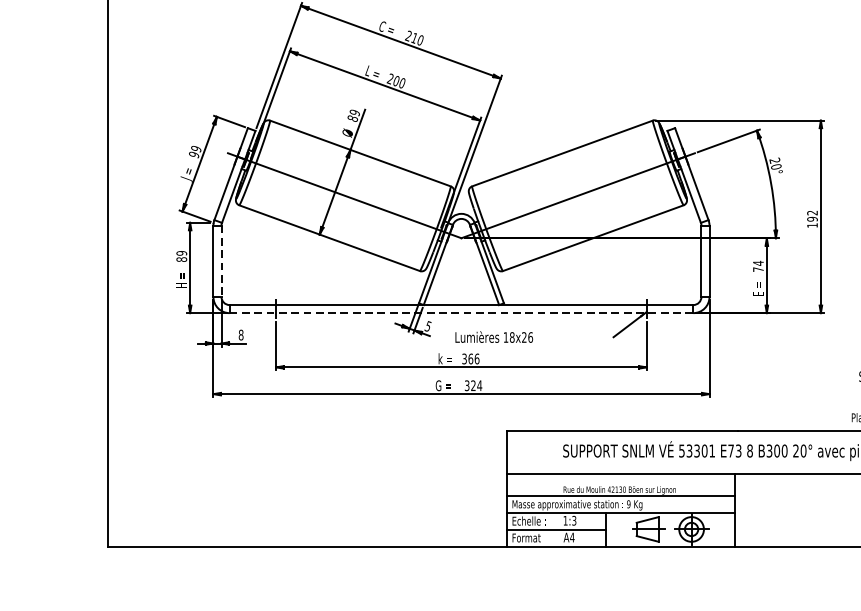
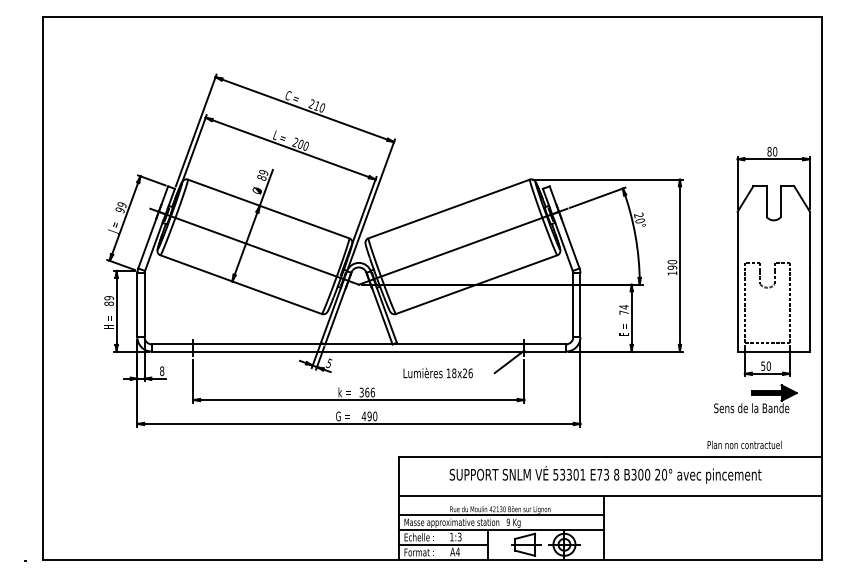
text: (812, 213) -> (672, 262), 192 -> 190
line: (221, 261) -> (144, 305), dashed -> solid
line: (462, 313) -> (359, 351), dashed -> solid
text: (493, 336) -> (437, 372), moved
text: (473, 385) -> (369, 416), 324 -> 490

